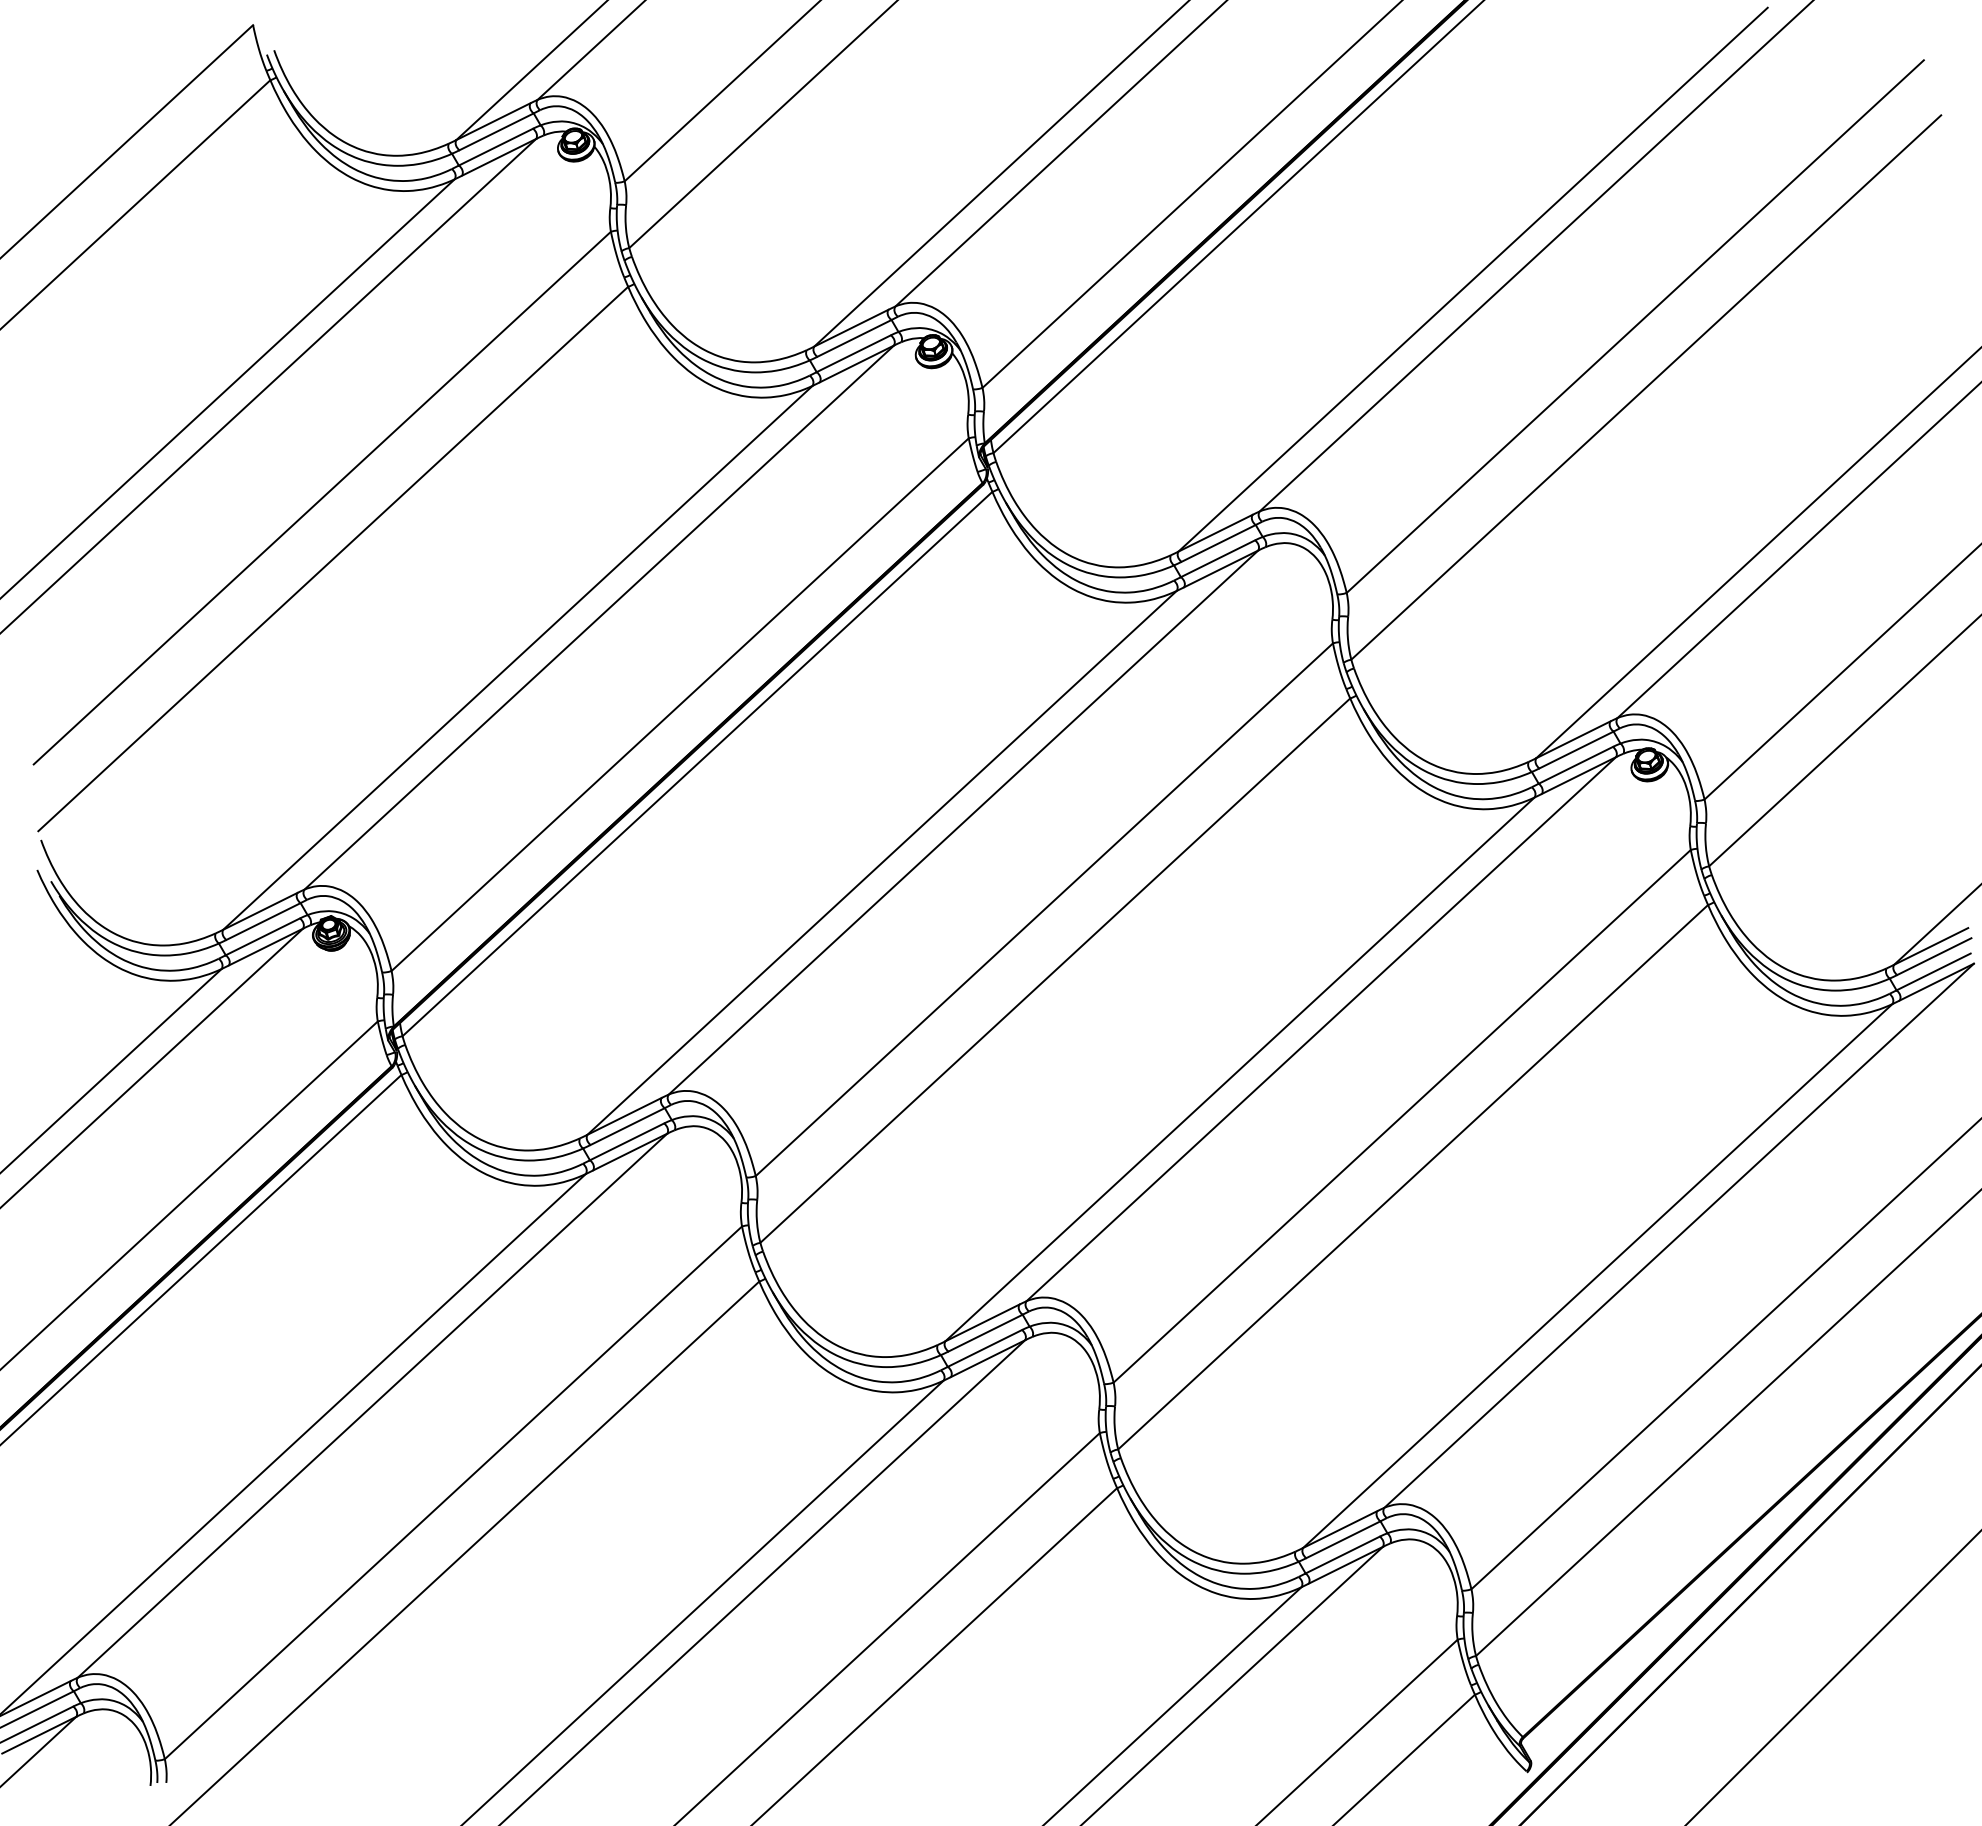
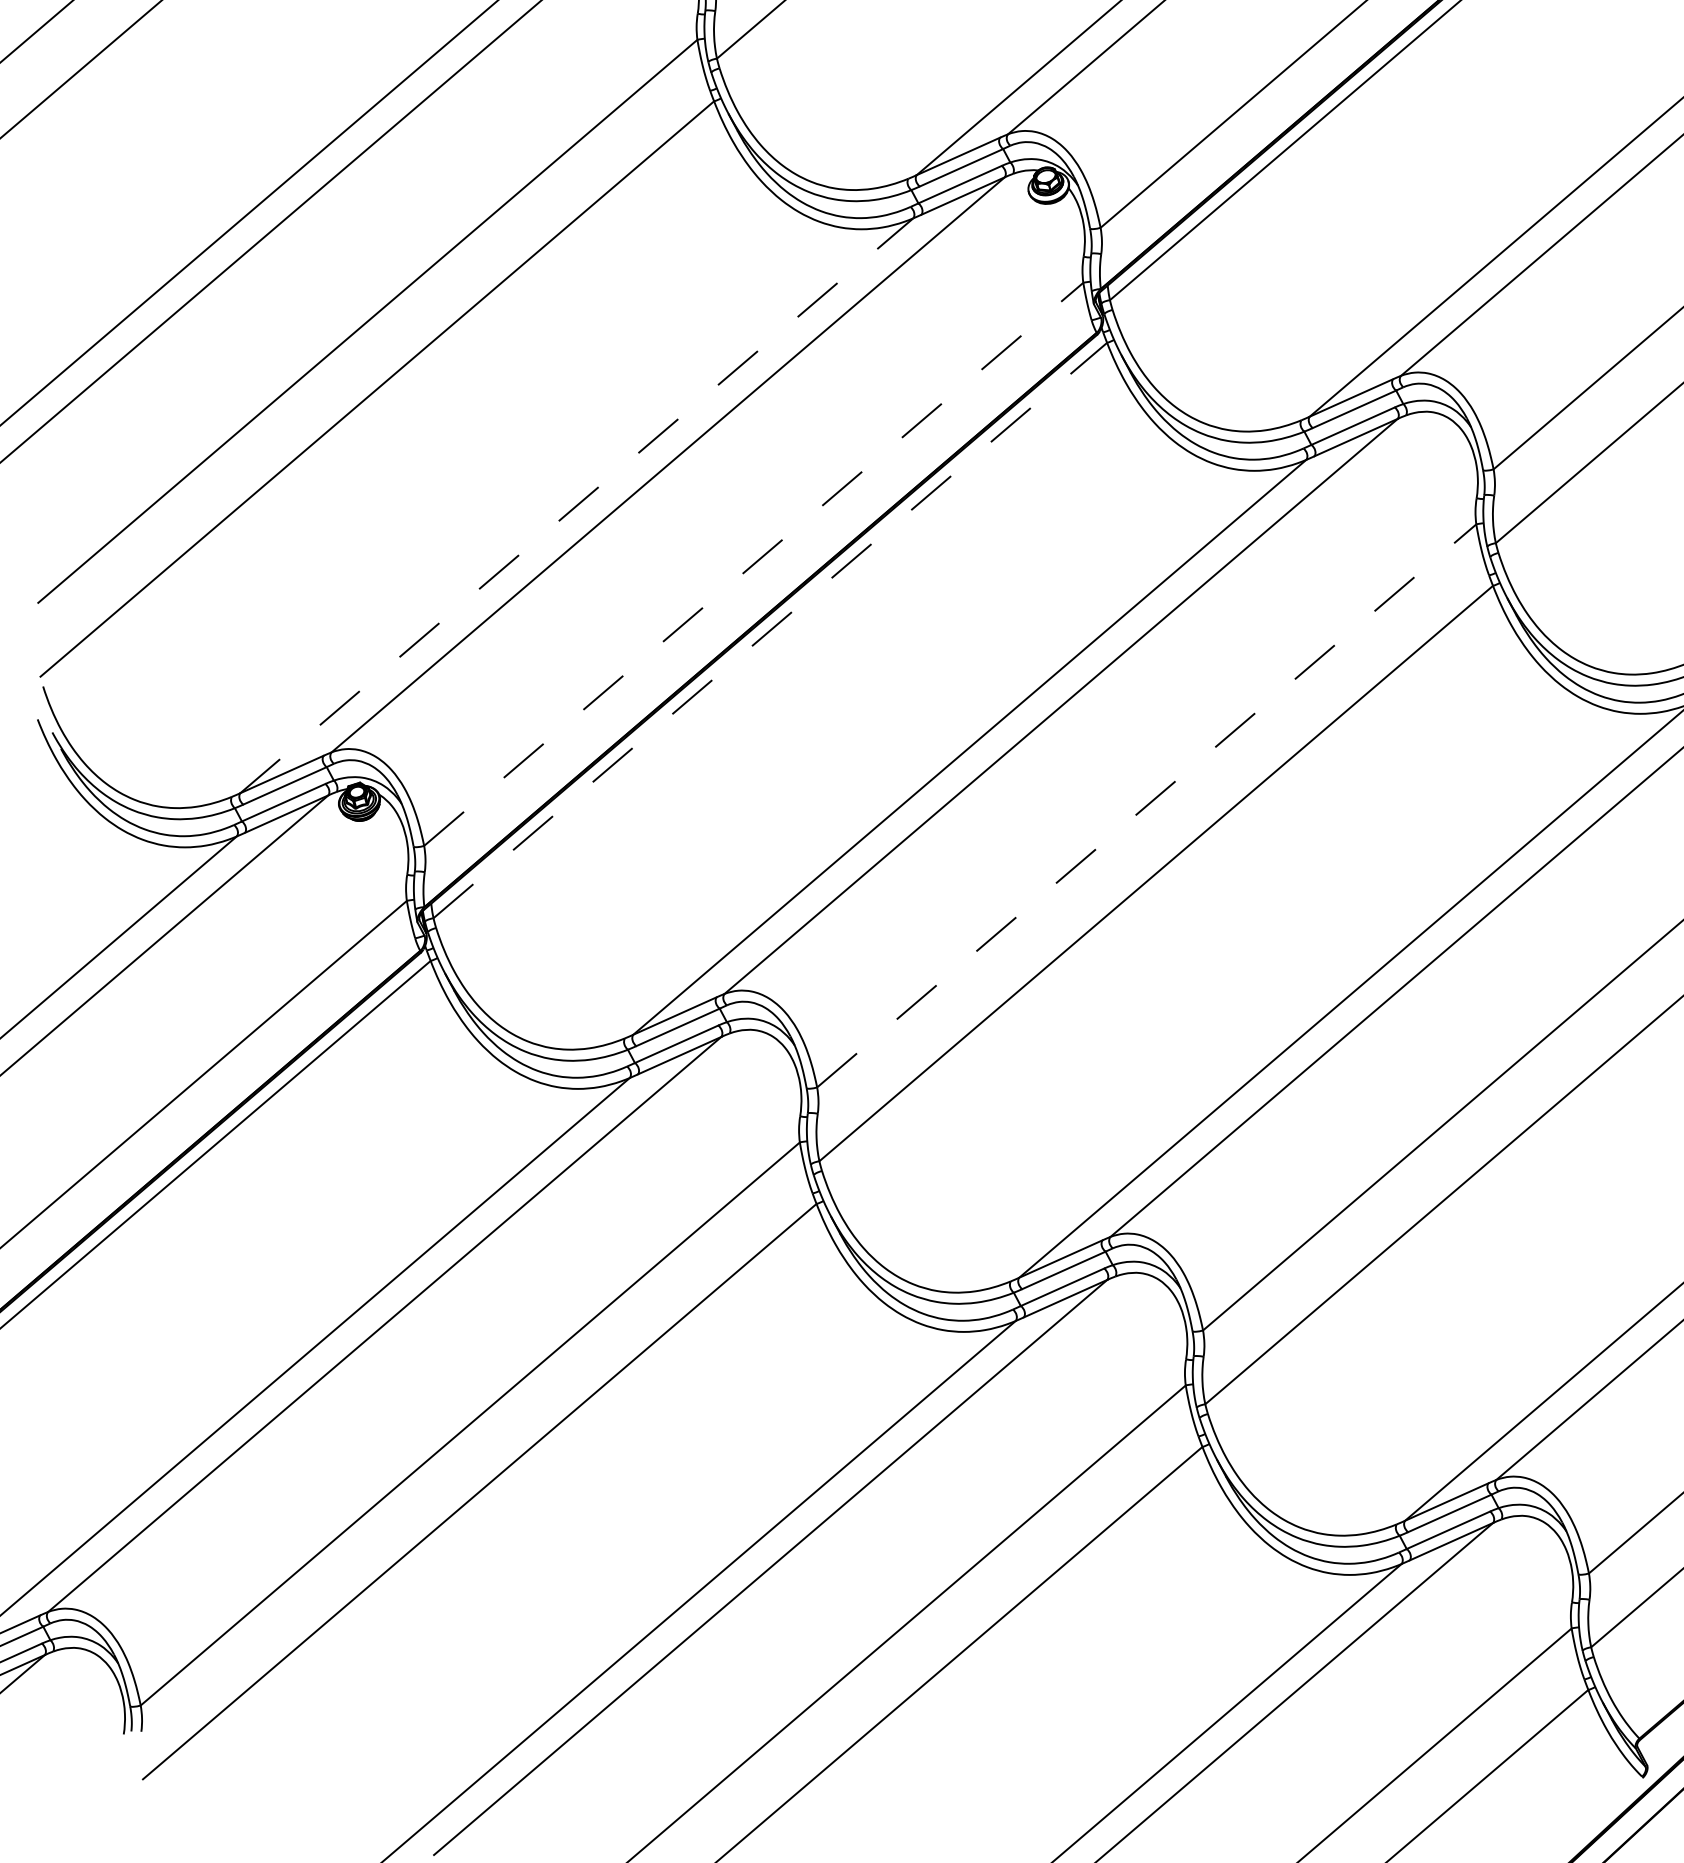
line: (517, 657) -> (576, 505), solid -> dashed
line: (680, 704) -> (754, 564), solid -> dashed
line: (697, 763) -> (770, 629), solid -> dashed
line: (1044, 909) -> (1146, 805), solid -> dashed

